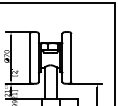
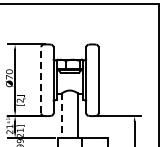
line: (30, 57) -> (41, 79), solid -> dashed
line: (44, 84) -> (61, 116), solid -> dashed

